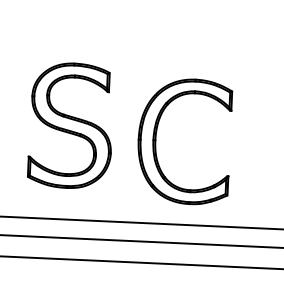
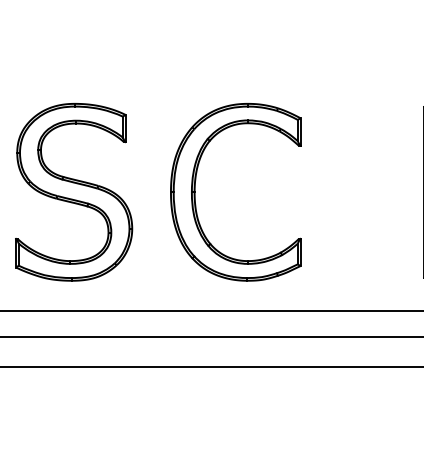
part: (71, 125) -> (74, 192), moved

